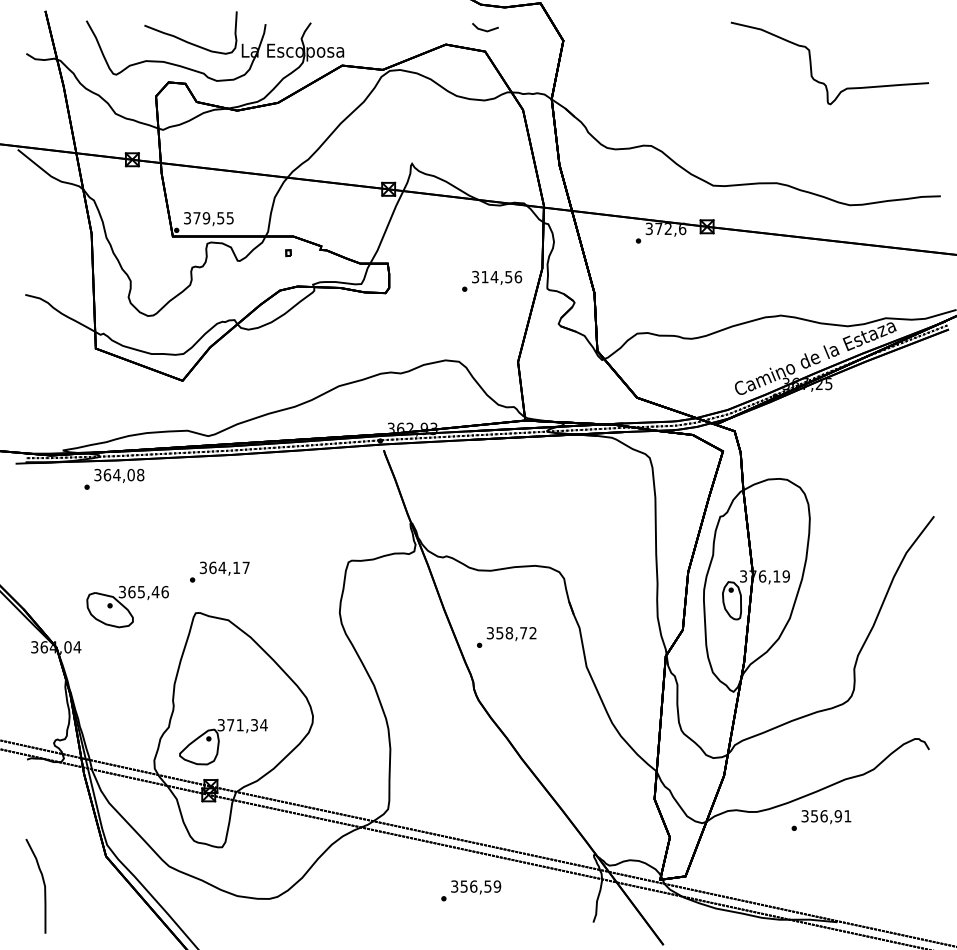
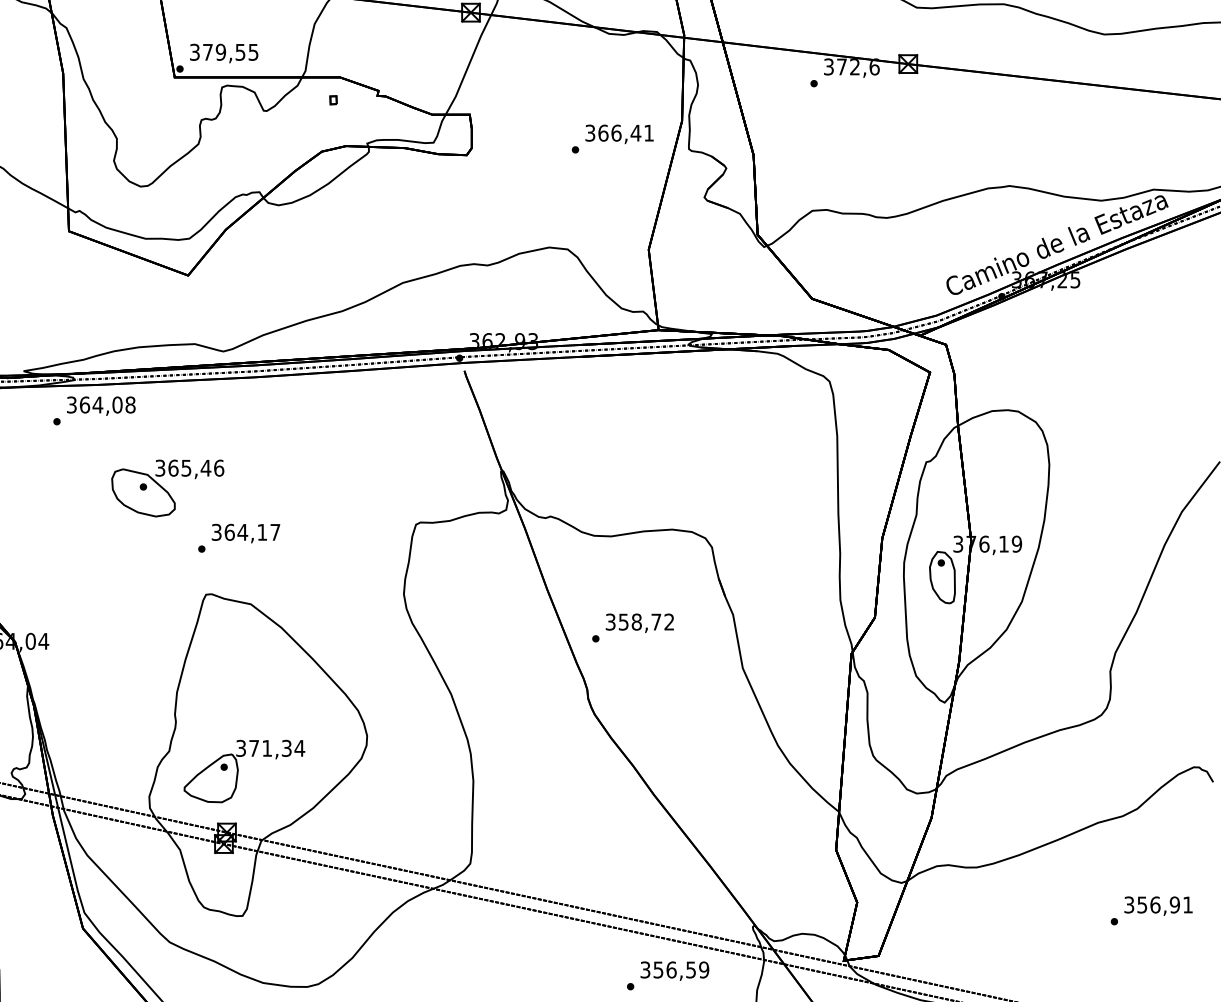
text: (501, 276) -> (625, 132), 314,56 -> 366,41
part: (127, 607) -> (167, 489), moved
text: (821, 820) -> (1151, 910), moved
text: (471, 890) -> (668, 975), moved

